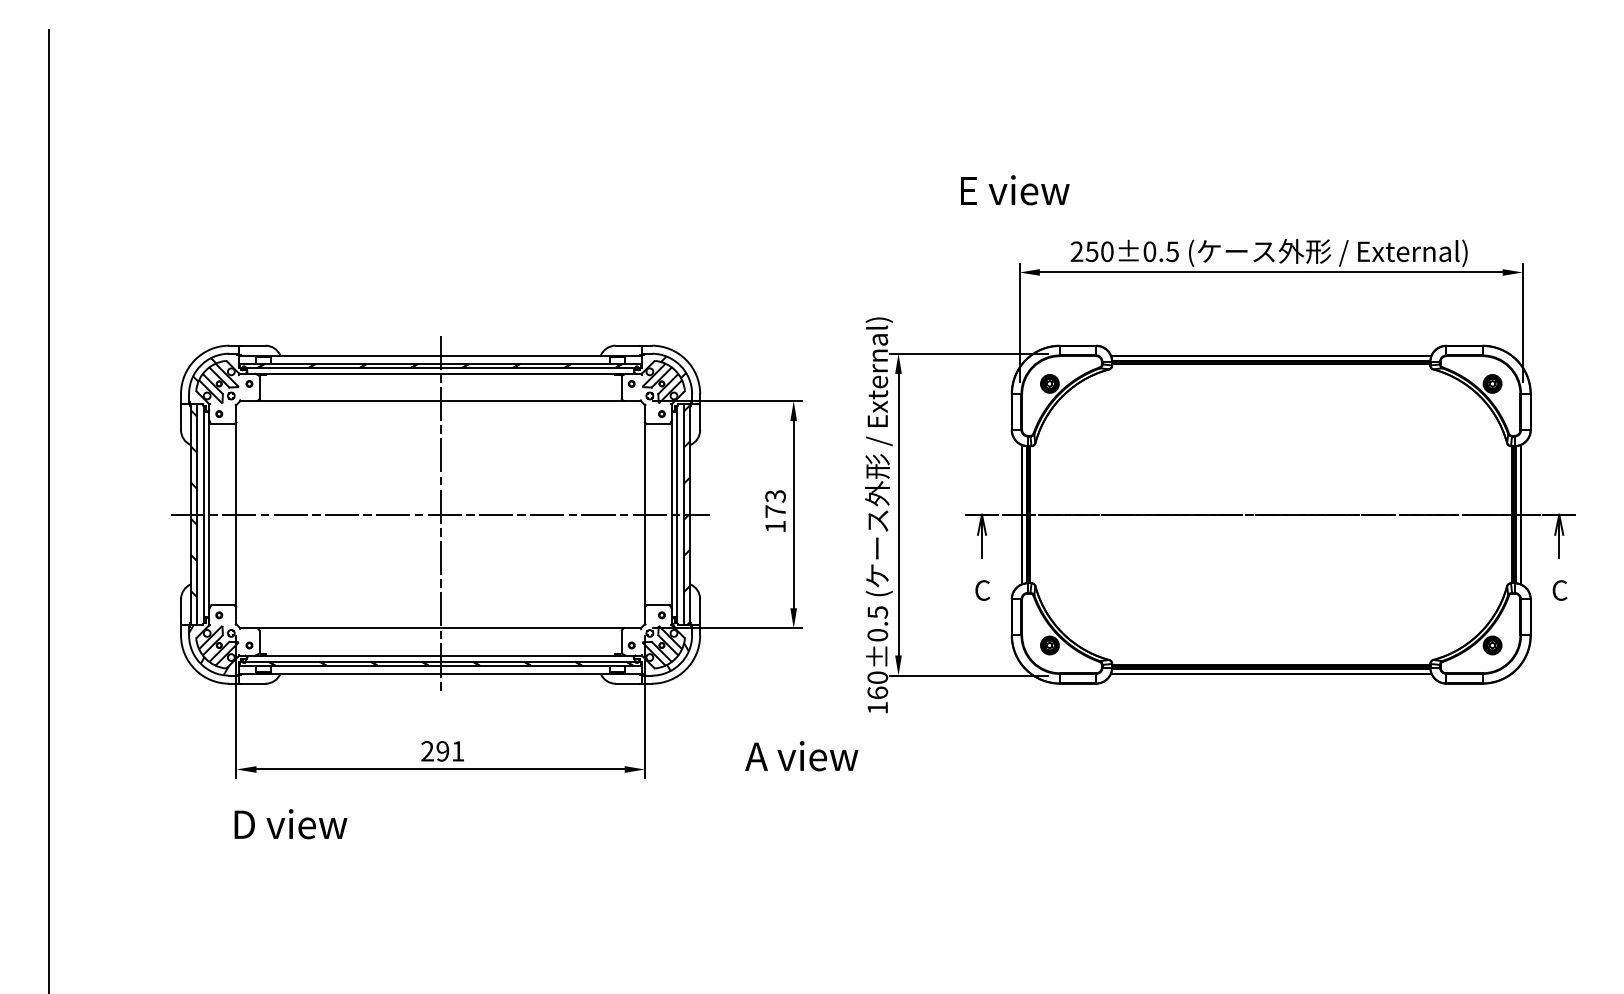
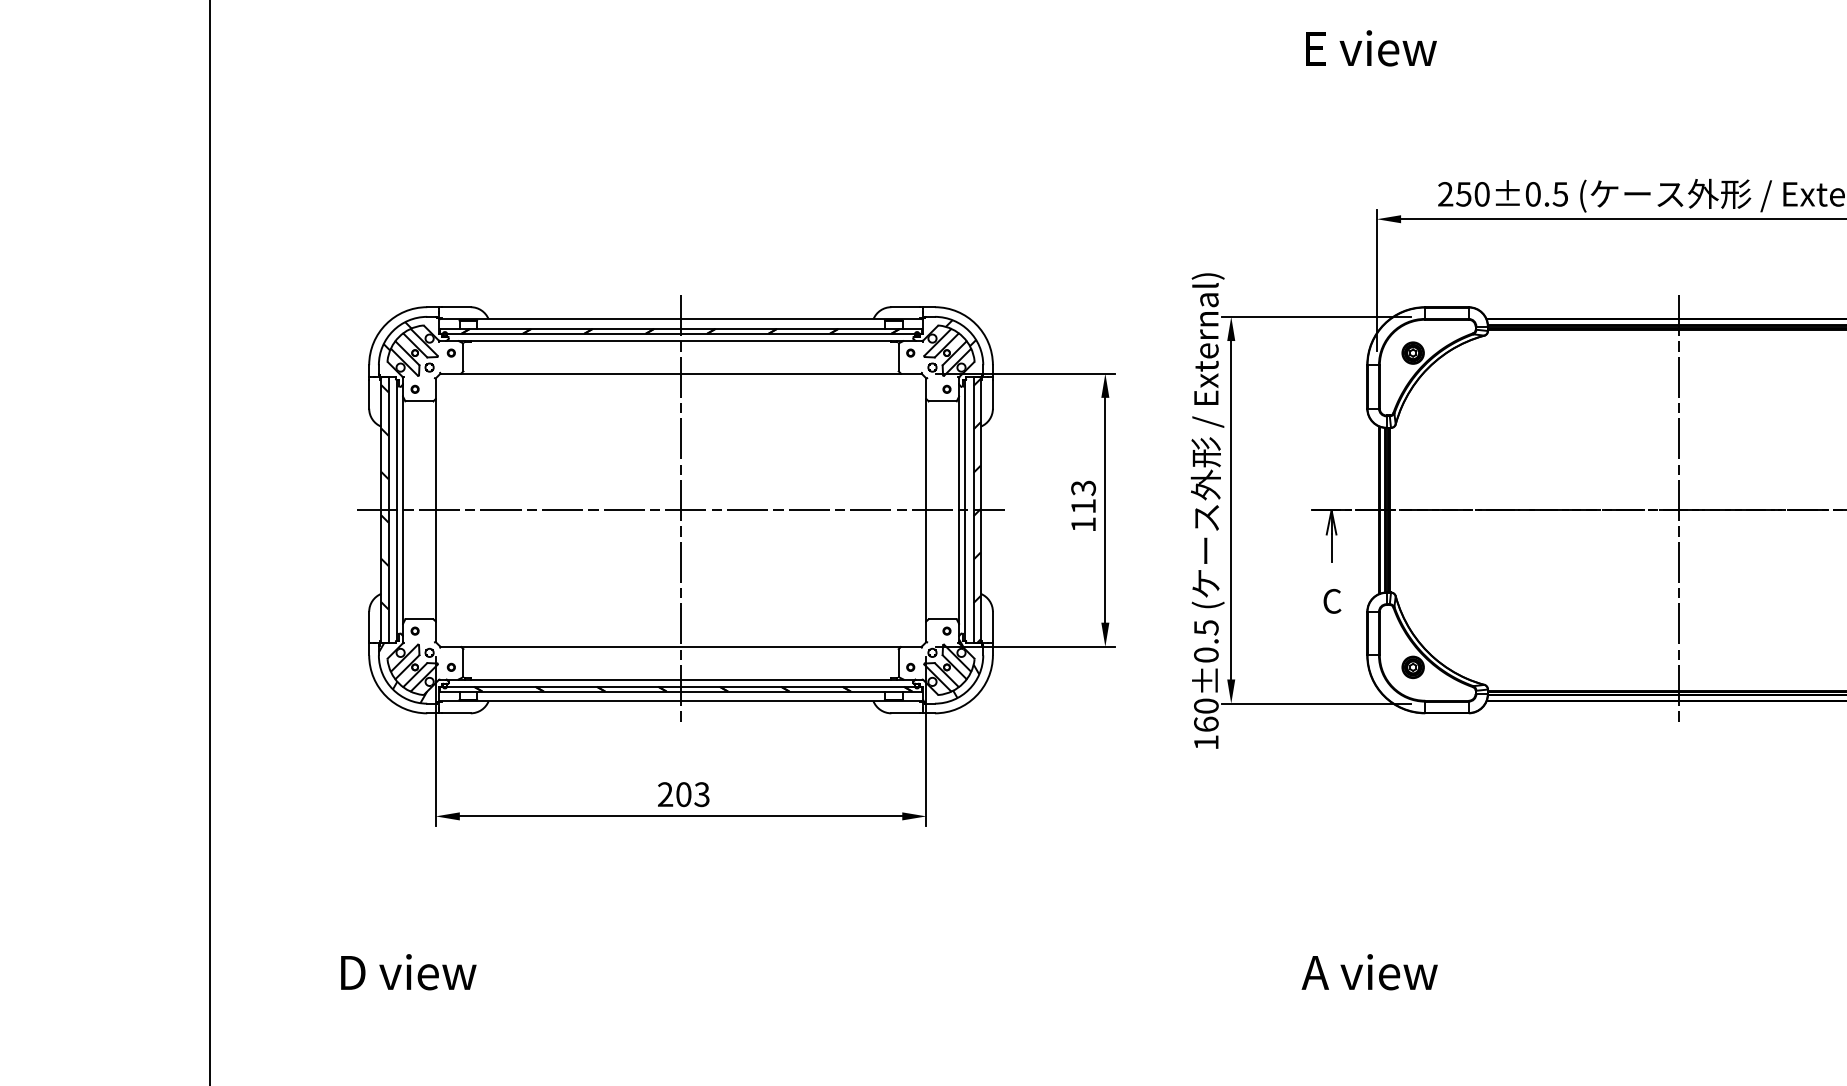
text: (1015, 190) -> (1371, 48), moved
text: (775, 511) -> (1083, 506), 173 -> 113
line: (1271, 514) -> (1679, 510), added
text: (450, 751) -> (692, 794), 291 -> 203
text: (801, 756) -> (1369, 972), moved
text: (290, 824) -> (408, 972), moved

